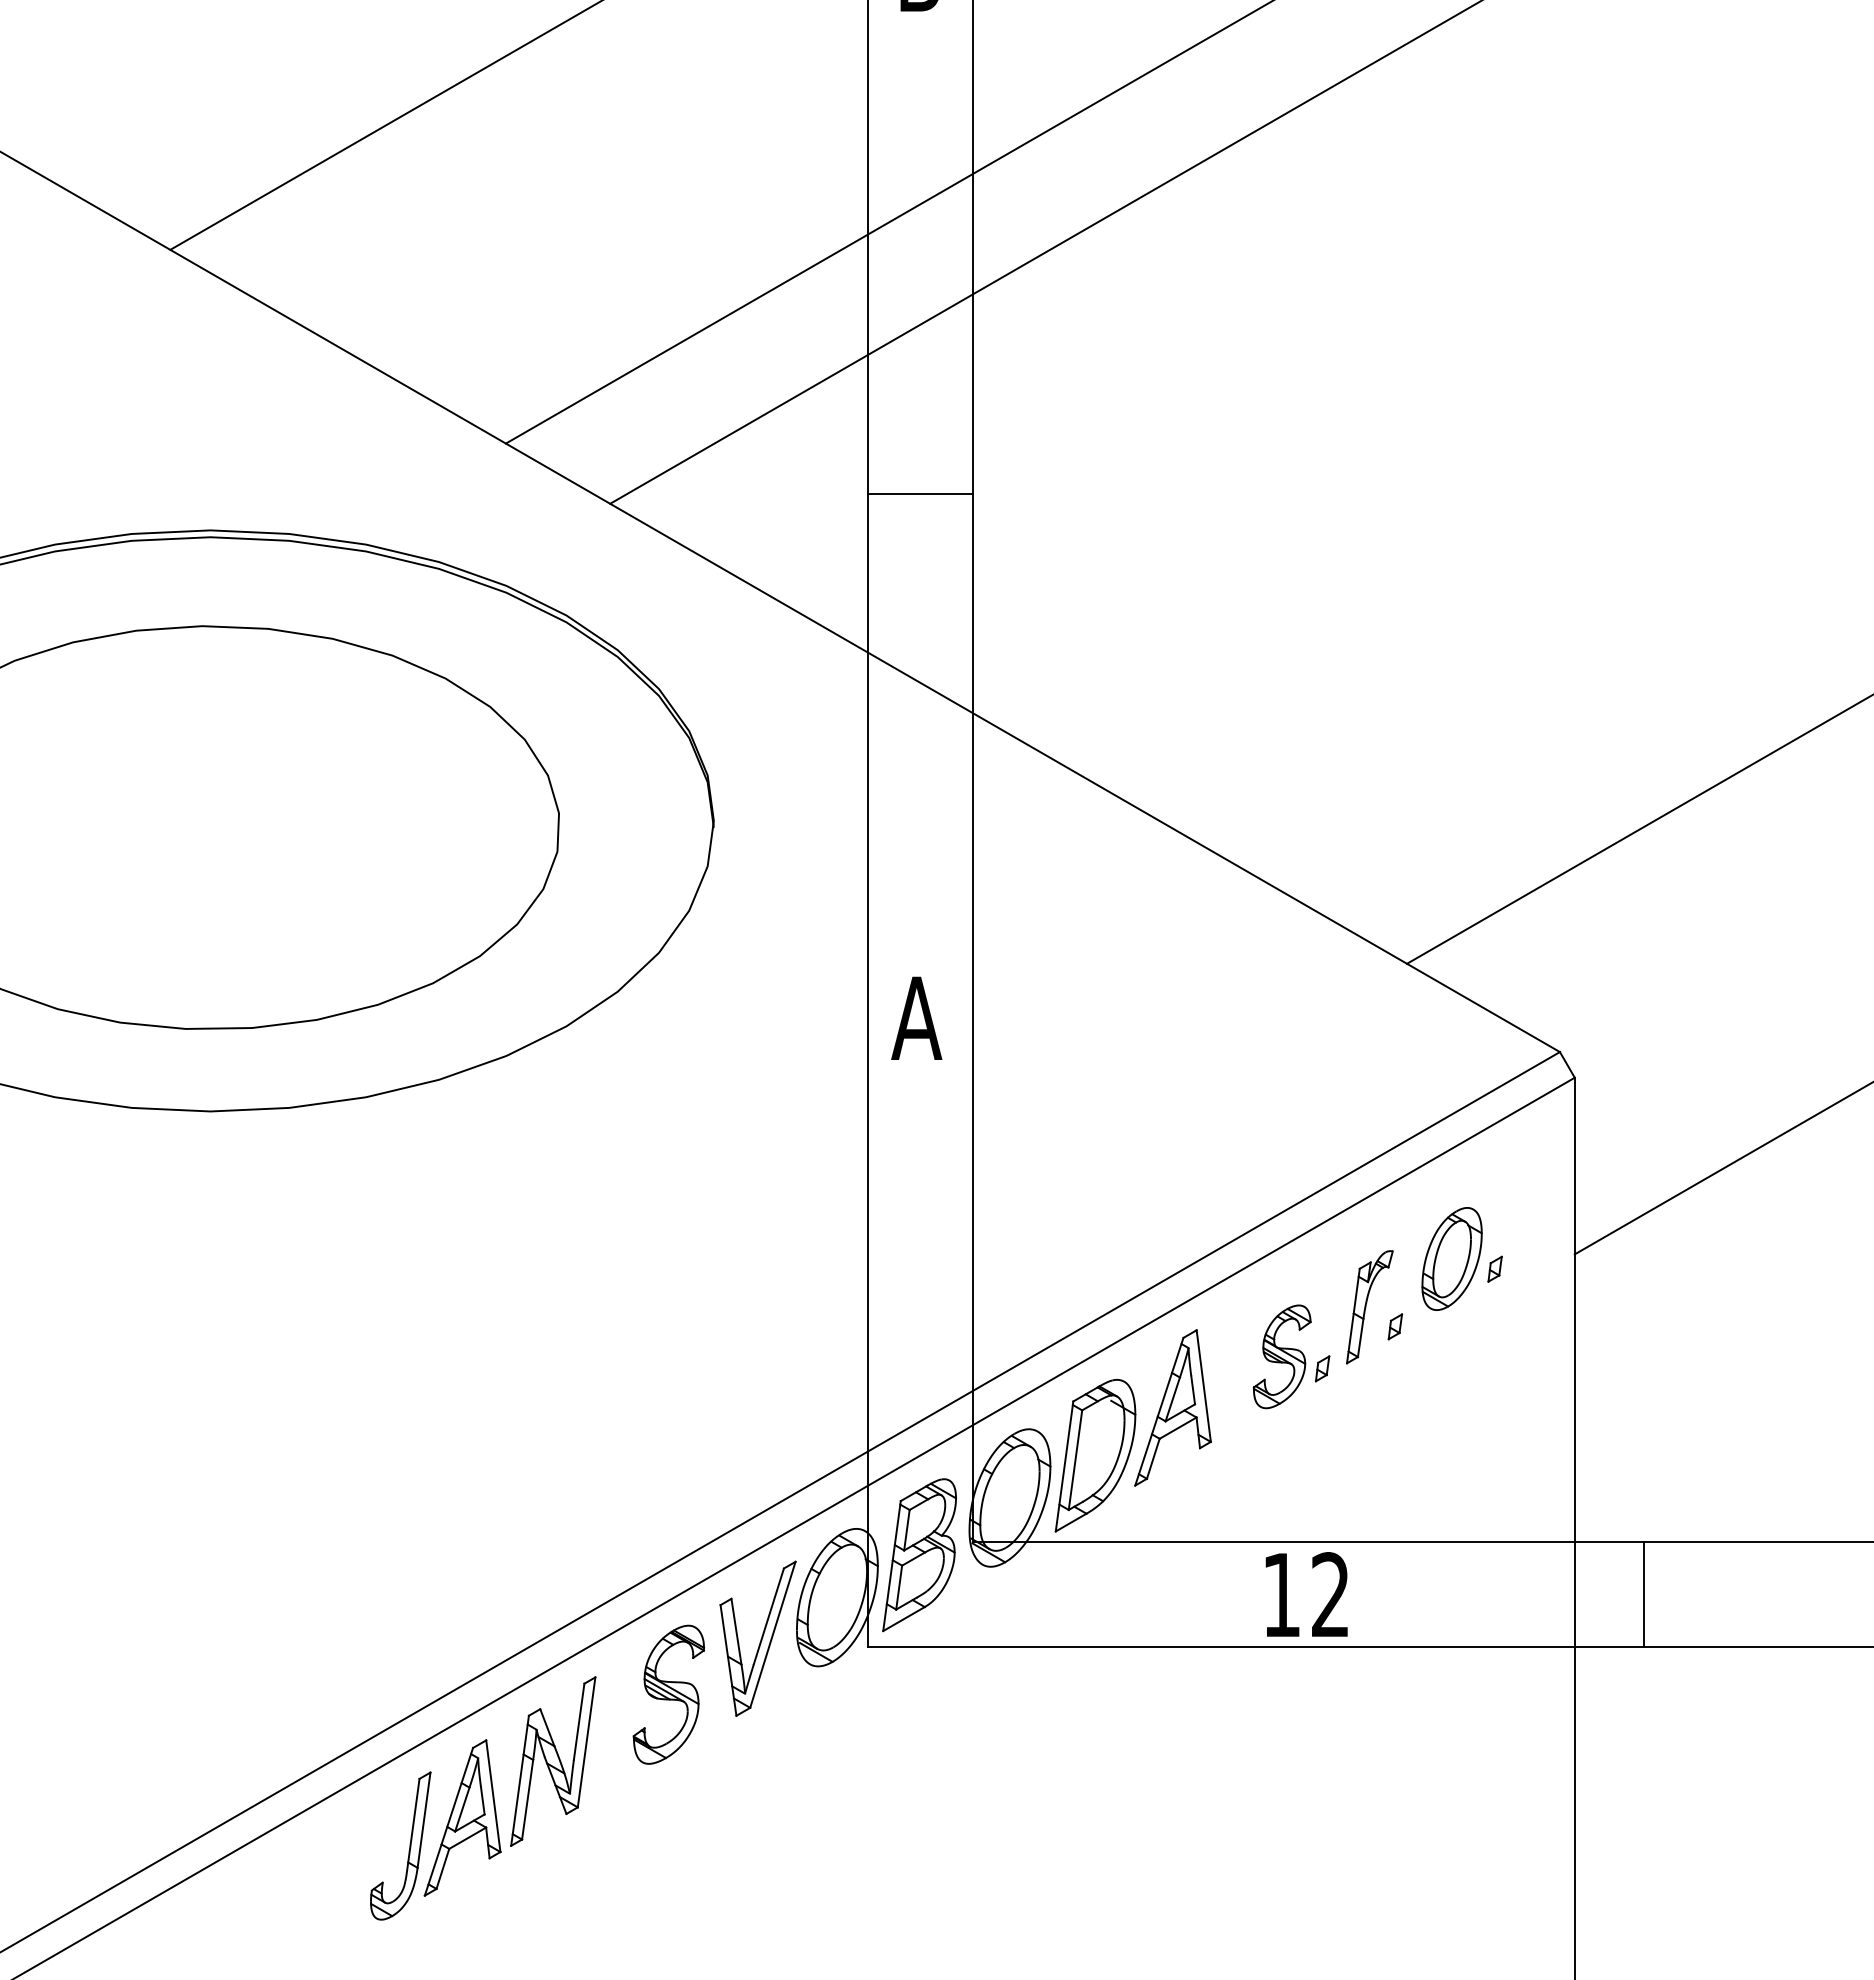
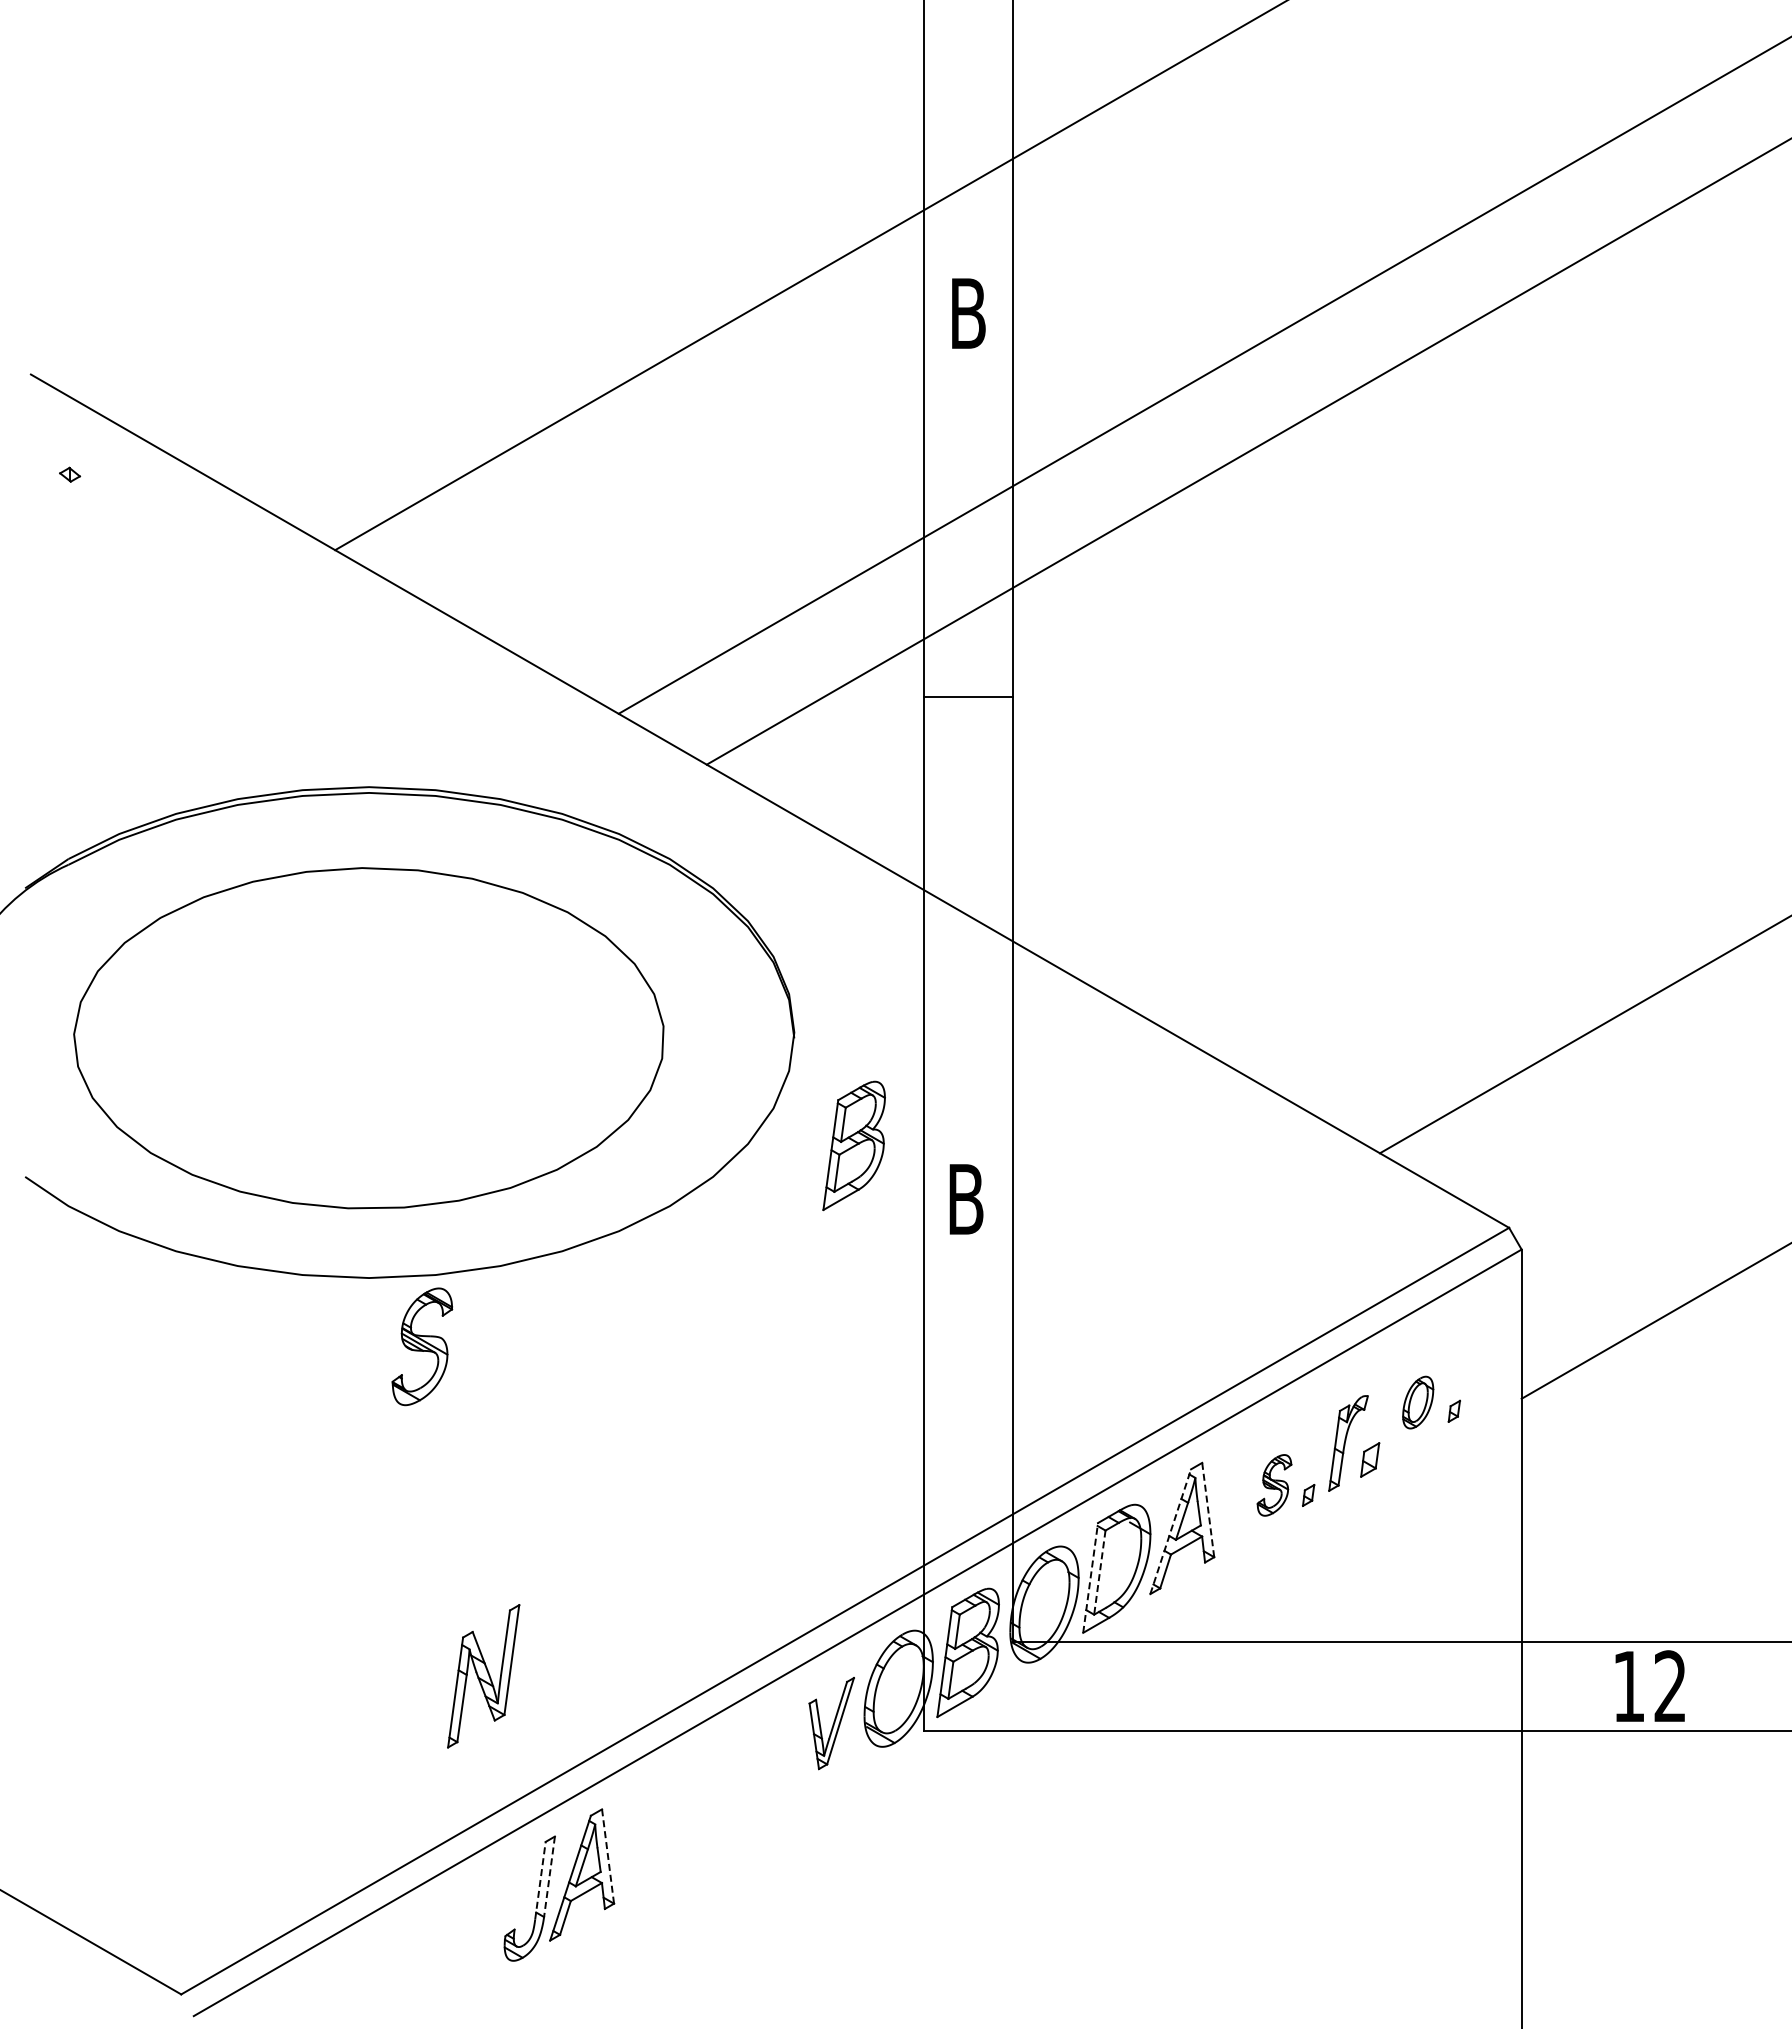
line: (920, 494) -> (968, 697), moved
part: (783, 954) -> (853, 1145), added
text: (916, 1018) -> (965, 1199), A -> B
part: (1452, 1258) -> (1418, 1402), size x0.6
part: (1394, 1326) -> (1369, 1459), size x1.6
part: (1282, 1357) -> (1274, 1485), size x0.7
line: (1204, 1386) -> (1208, 1510), solid -> dashed
line: (1159, 1411) -> (1170, 1531), solid -> dashed
line: (1075, 1461) -> (1099, 1573), solid -> dashed
line: (1064, 1465) -> (1090, 1577), solid -> dashed
text: (1305, 1593) -> (1649, 1685), moved
line: (1643, 1594) -> (1579, 1686), removed
part: (757, 1638) -> (831, 1723), size x0.7
part: (669, 1694) -> (422, 1346), moved
part: (553, 1761) -> (483, 1676), moved
line: (493, 1796) -> (608, 1856), solid -> dashed
line: (424, 1819) -> (549, 1876), solid -> dashed
line: (413, 1824) -> (540, 1880), solid -> dashed

